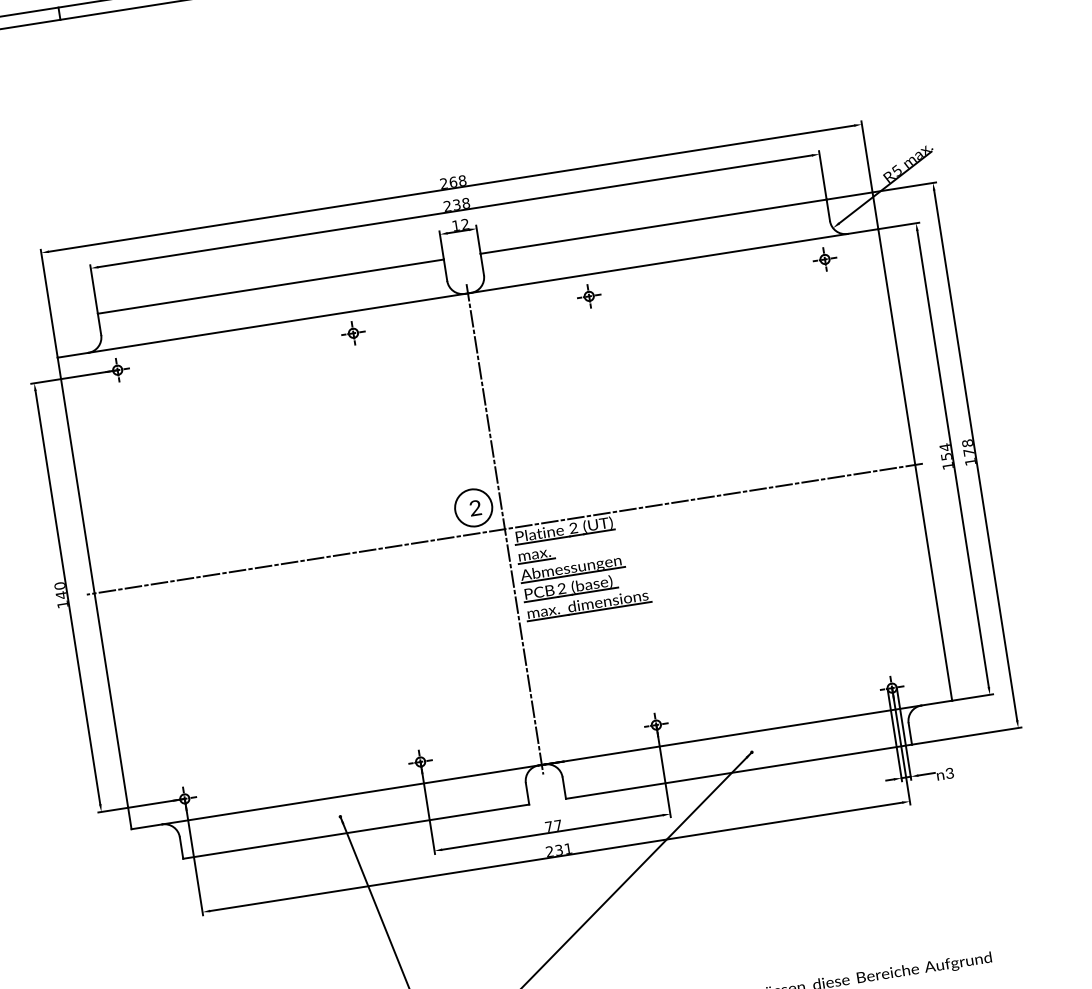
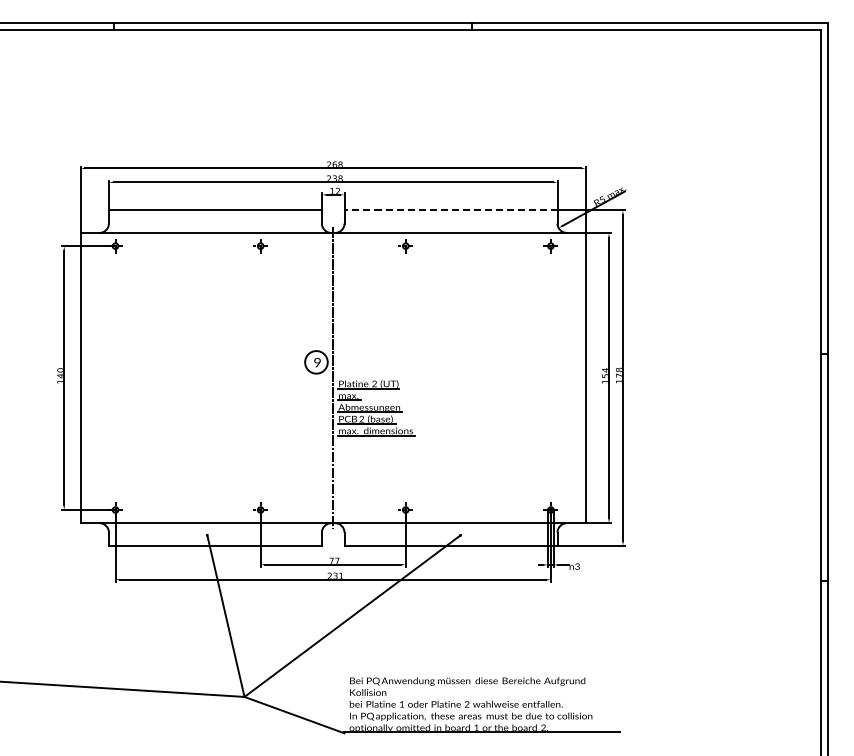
line: (652, 227) -> (450, 210), solid -> dashed
text: (475, 509) -> (317, 363), 2 -> 9
line: (503, 530) -> (332, 378), removed

